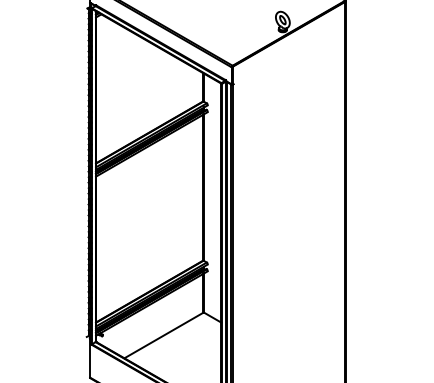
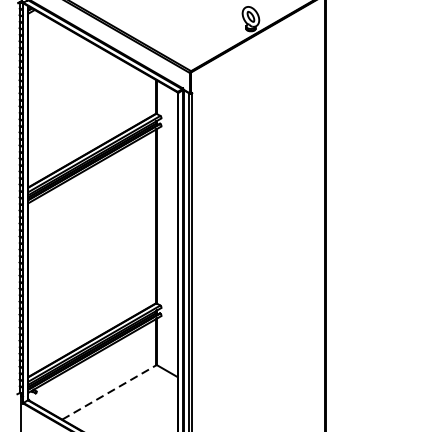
line: (163, 335) -> (108, 392), solid -> dashed

